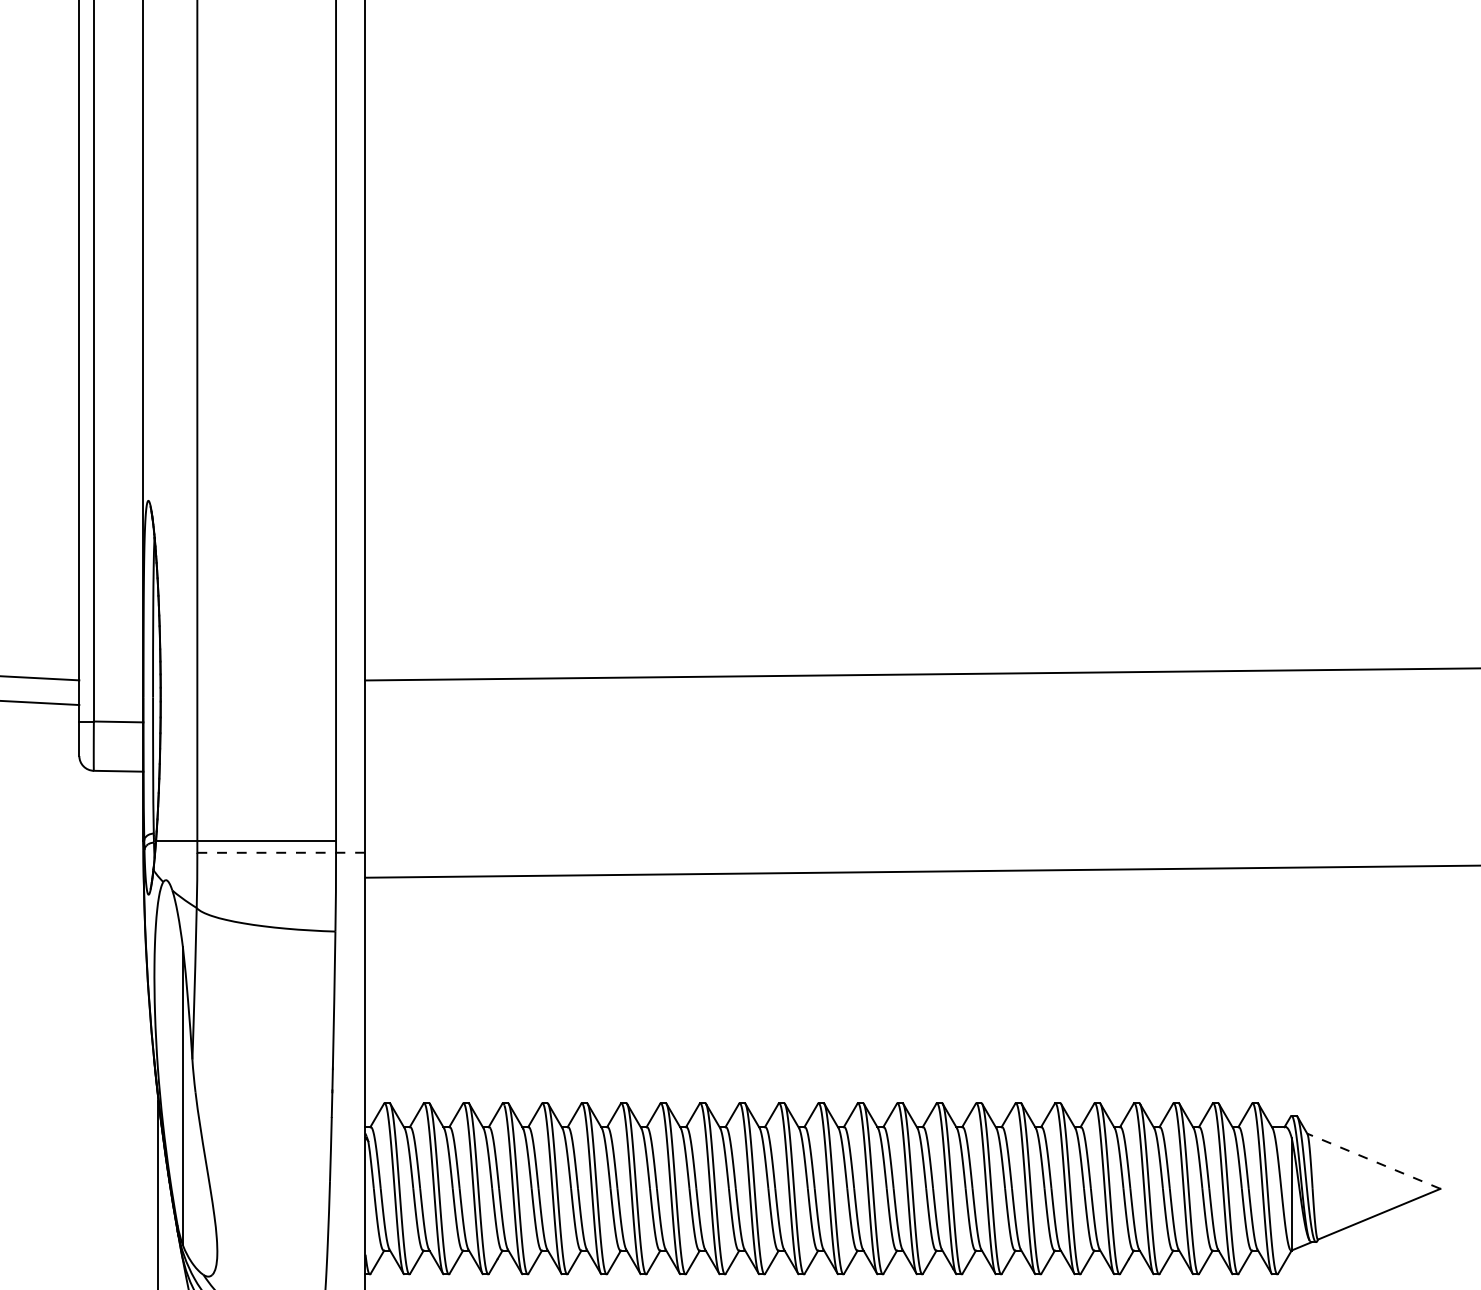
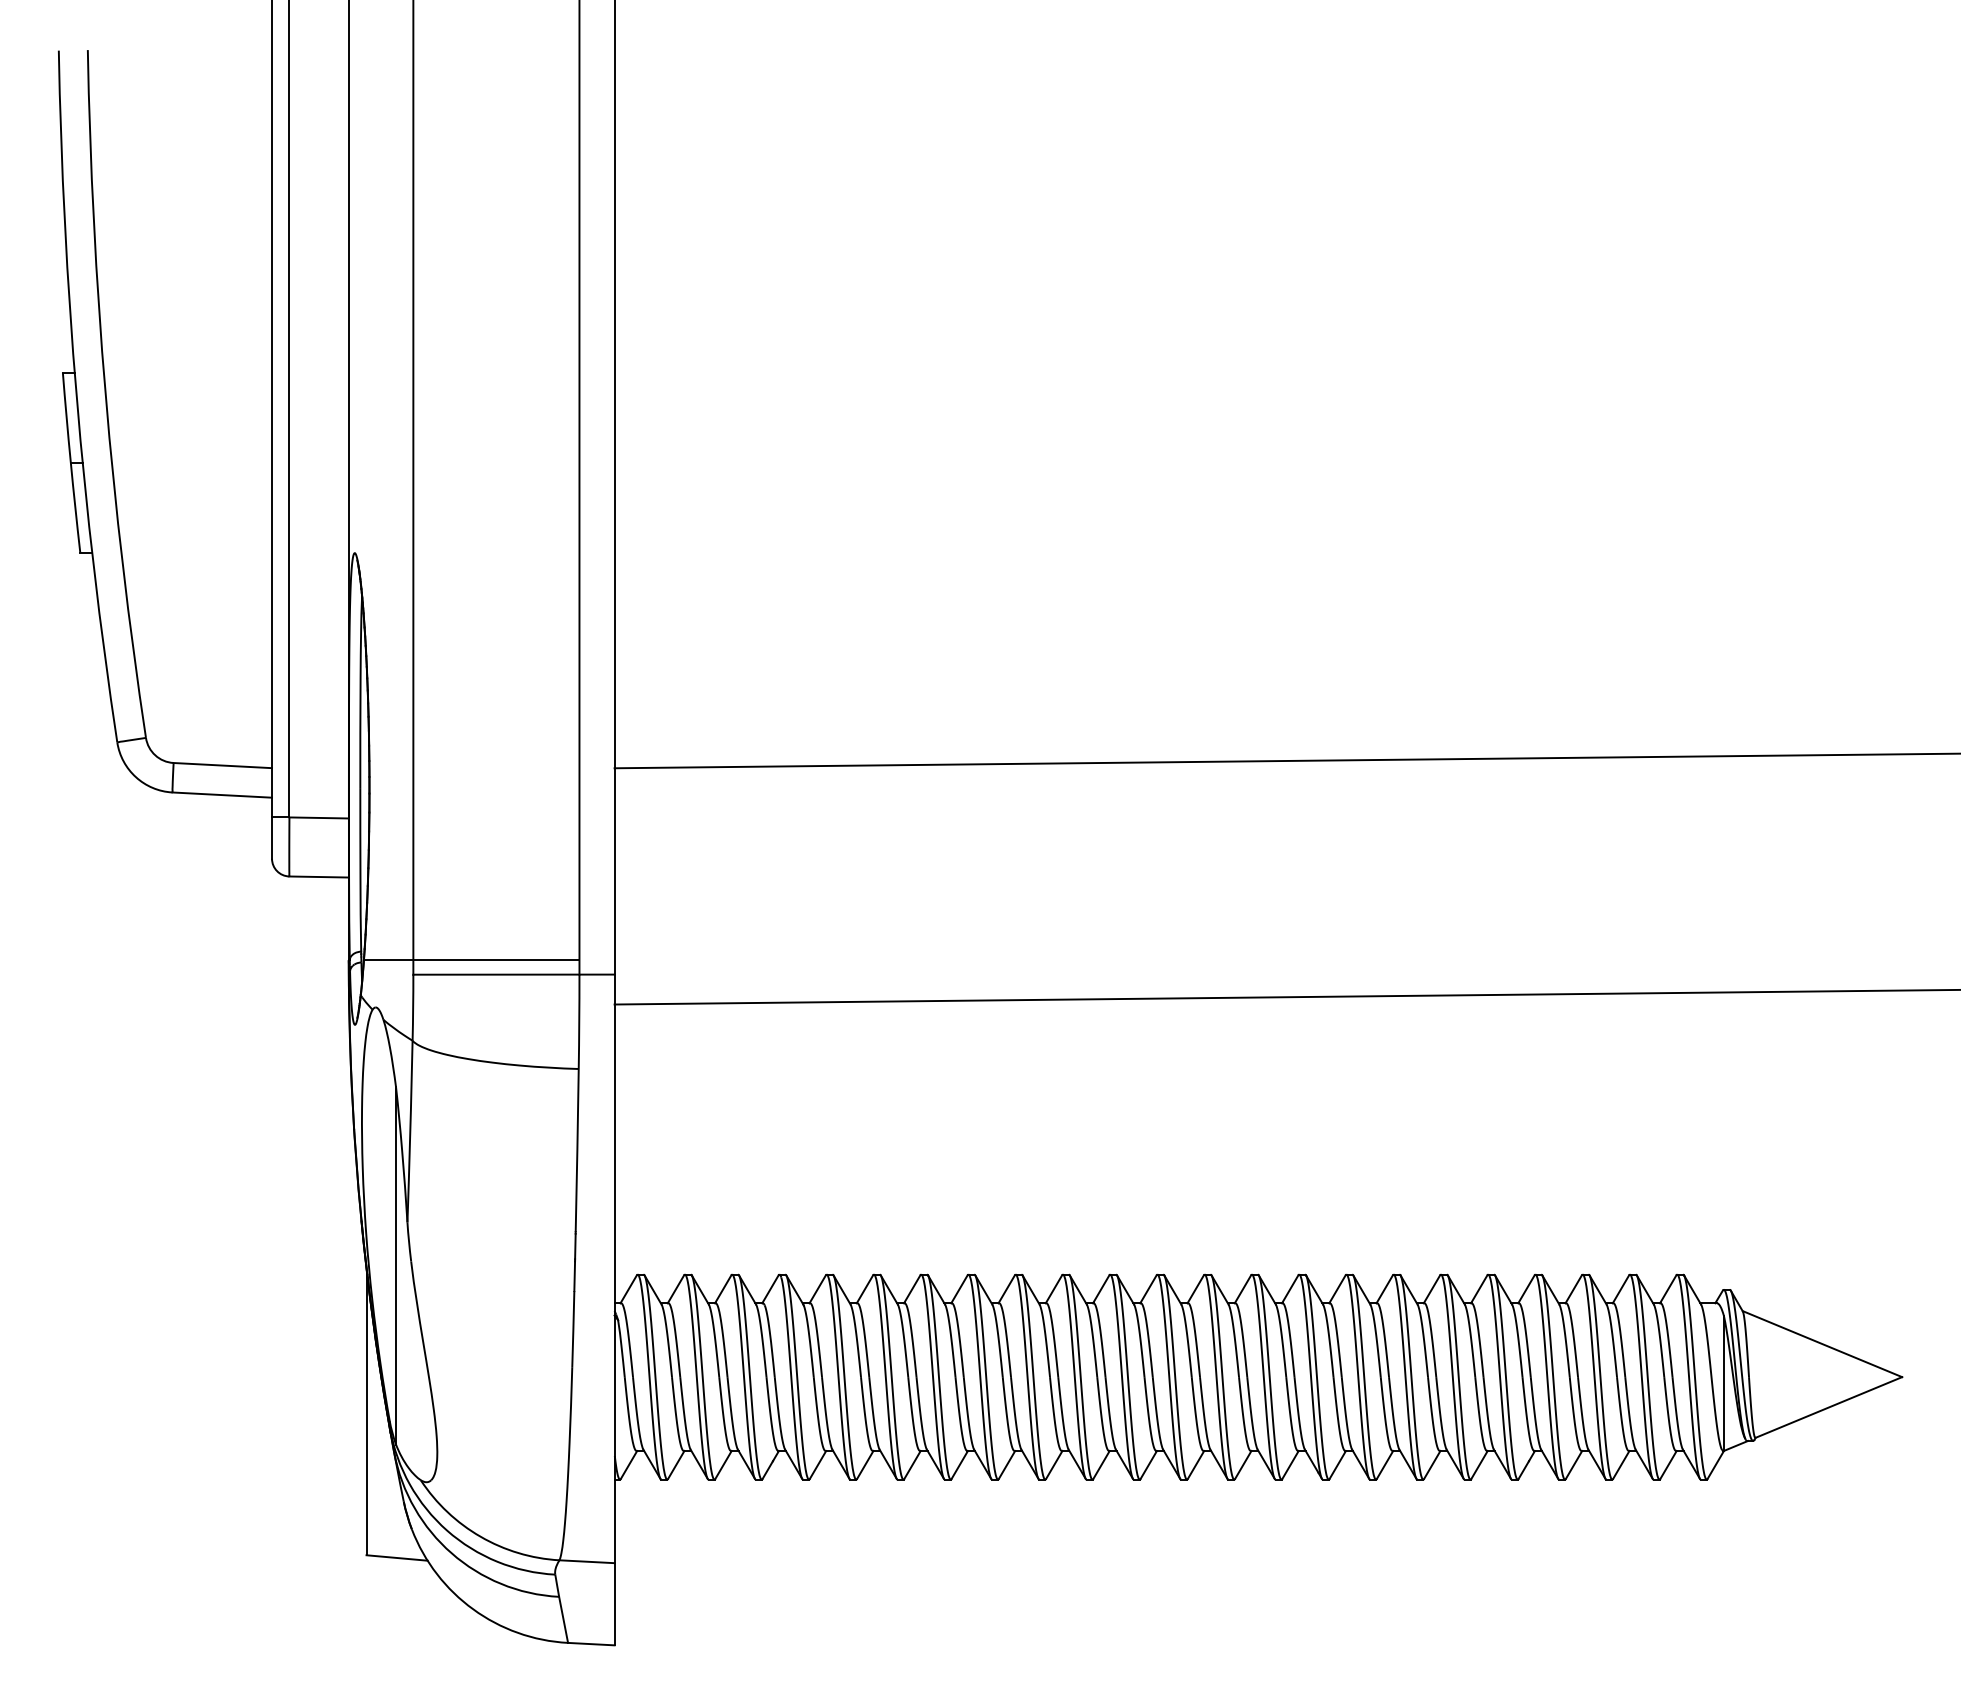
line: (280, 852) -> (513, 974), dashed -> solid
line: (1373, 1160) -> (1822, 1343), dashed -> solid

